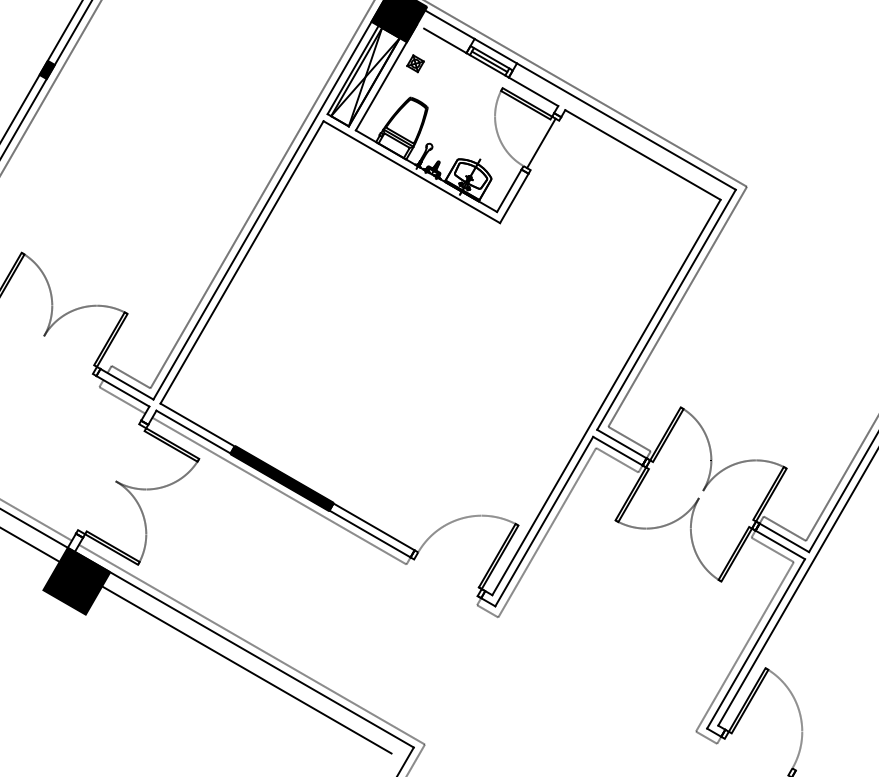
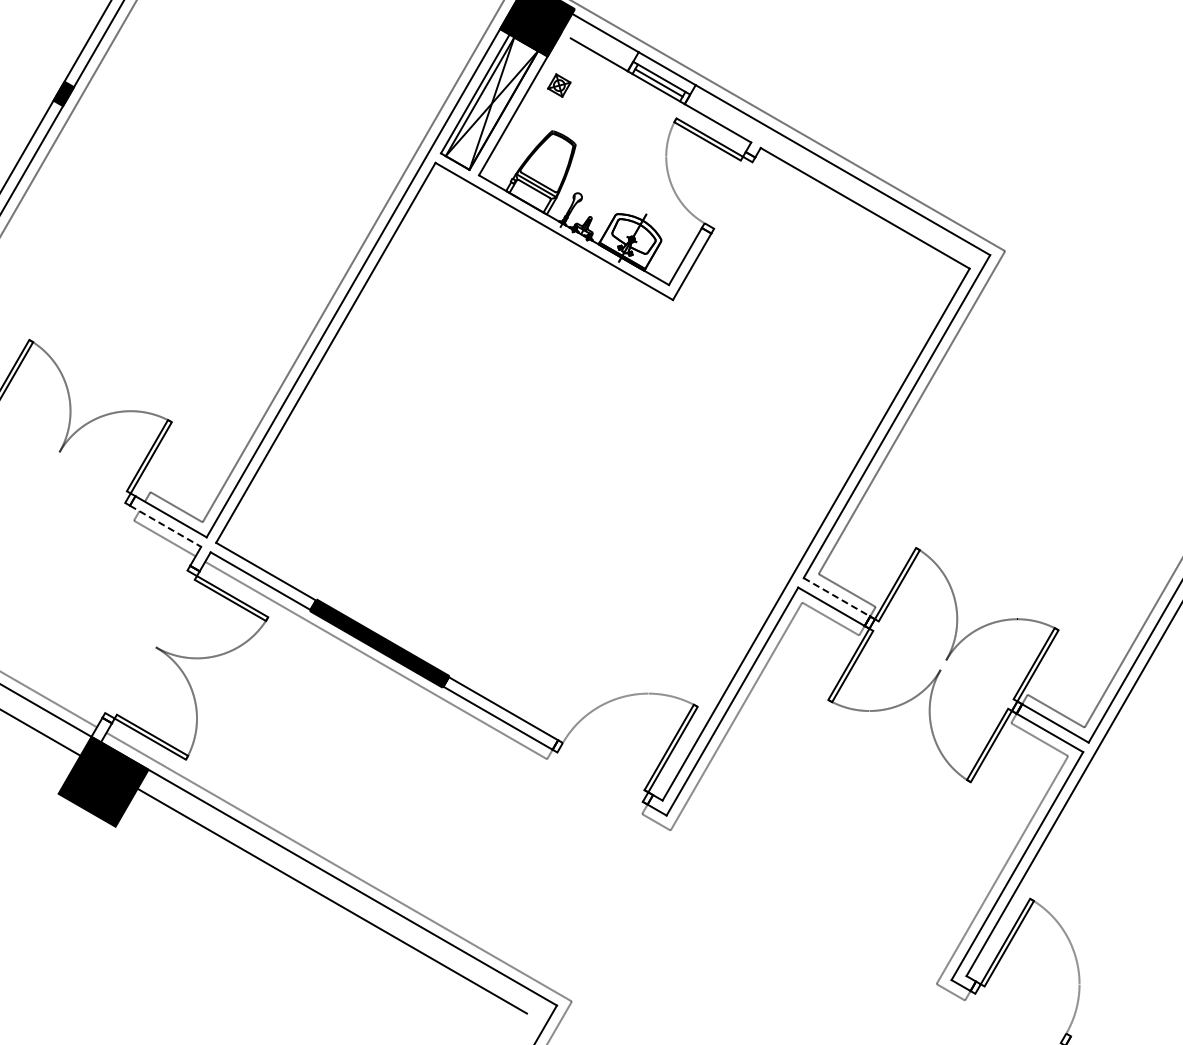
line: (541, 143) -> (728, 192), removed
line: (123, 391) -> (166, 526), solid -> dashed
line: (622, 444) -> (837, 597), solid -> dashed

